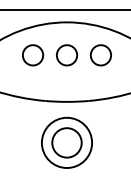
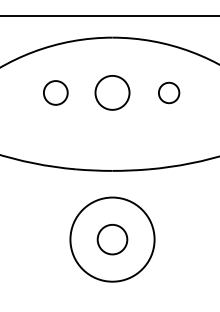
circle: (33, 55) -> (56, 93), size x0.7
circle: (100, 55) -> (168, 93), size x0.6
circle: (66, 142) -> (111, 238), size x0.6

